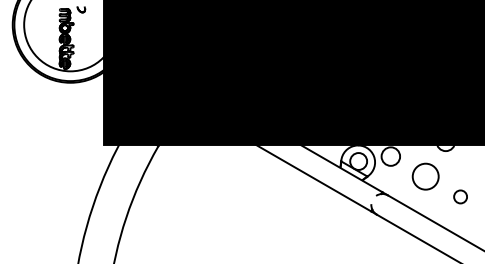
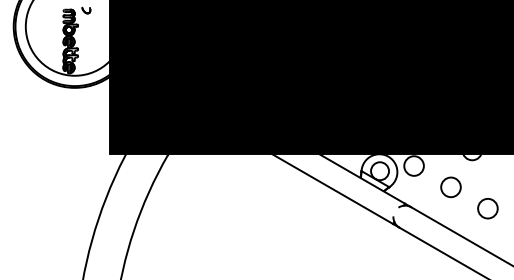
circle: (425, 176) -> (450, 187), size x0.71
circle: (460, 196) -> (487, 208), size x1.43

